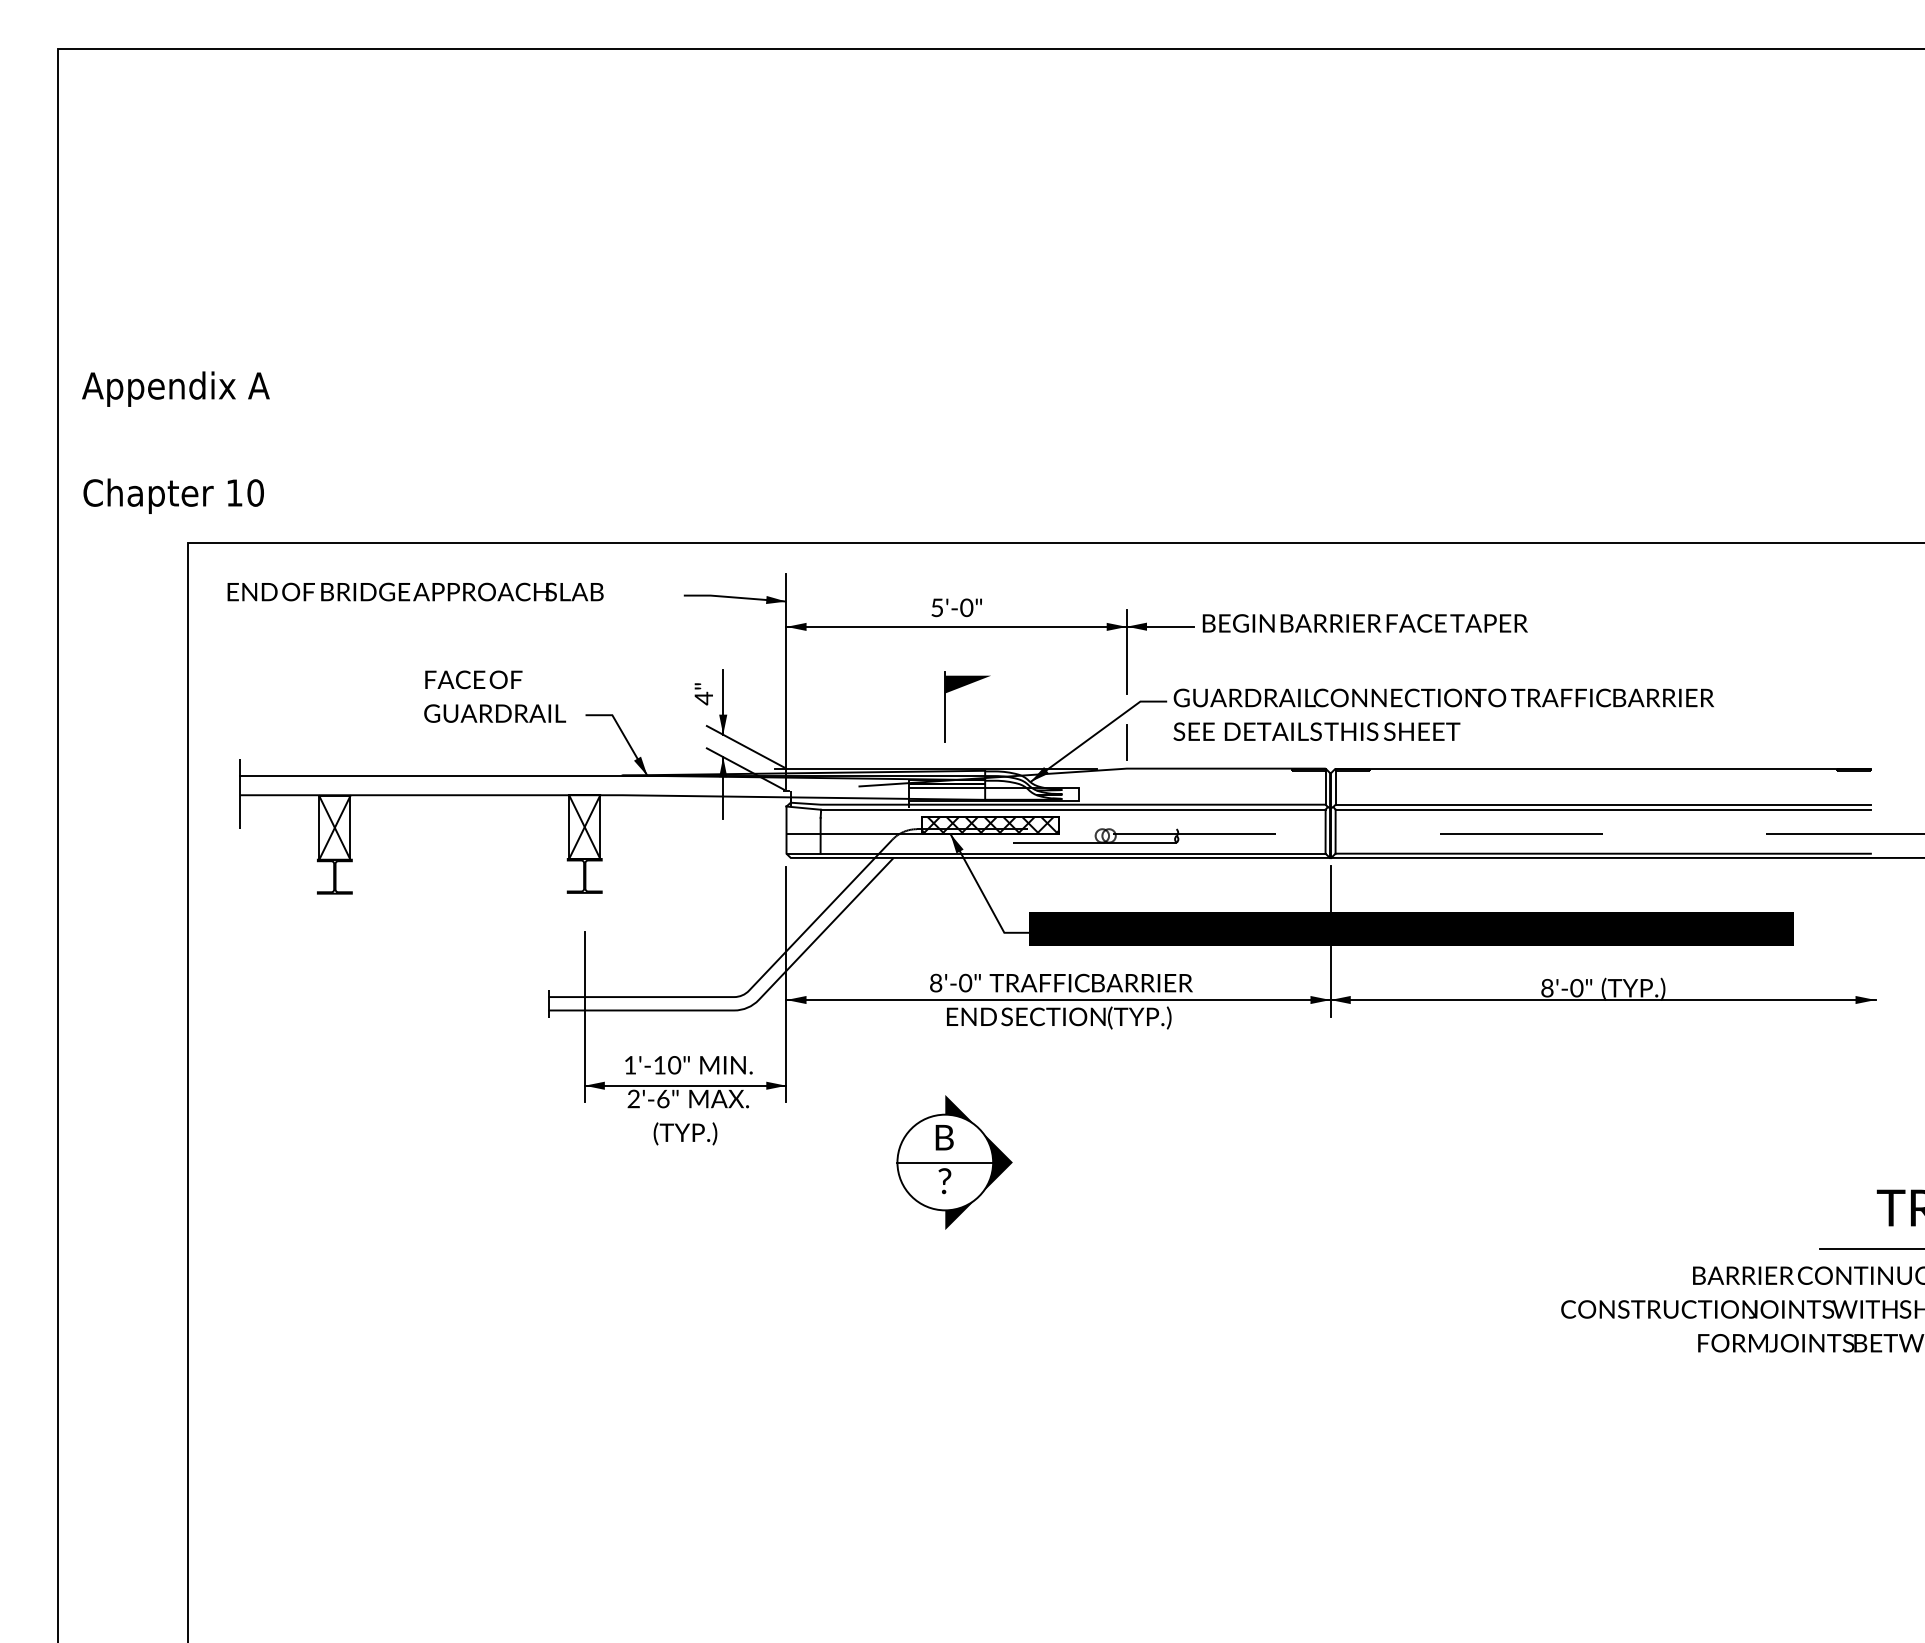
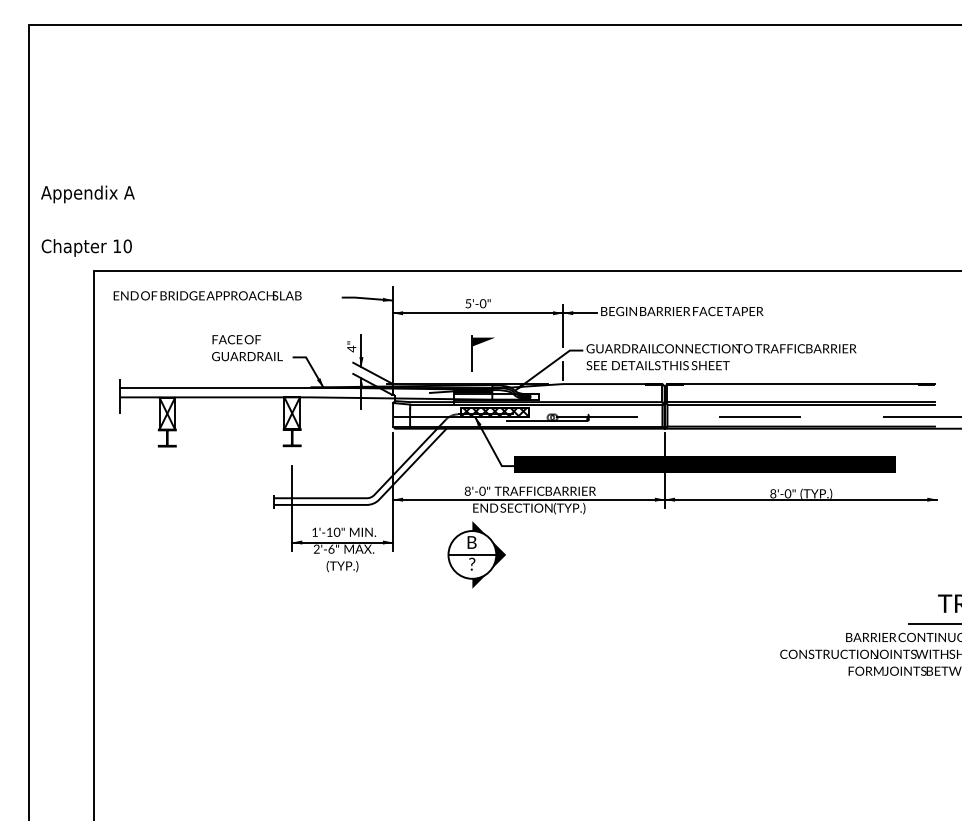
part: (953, 1161) -> (476, 554), moved

